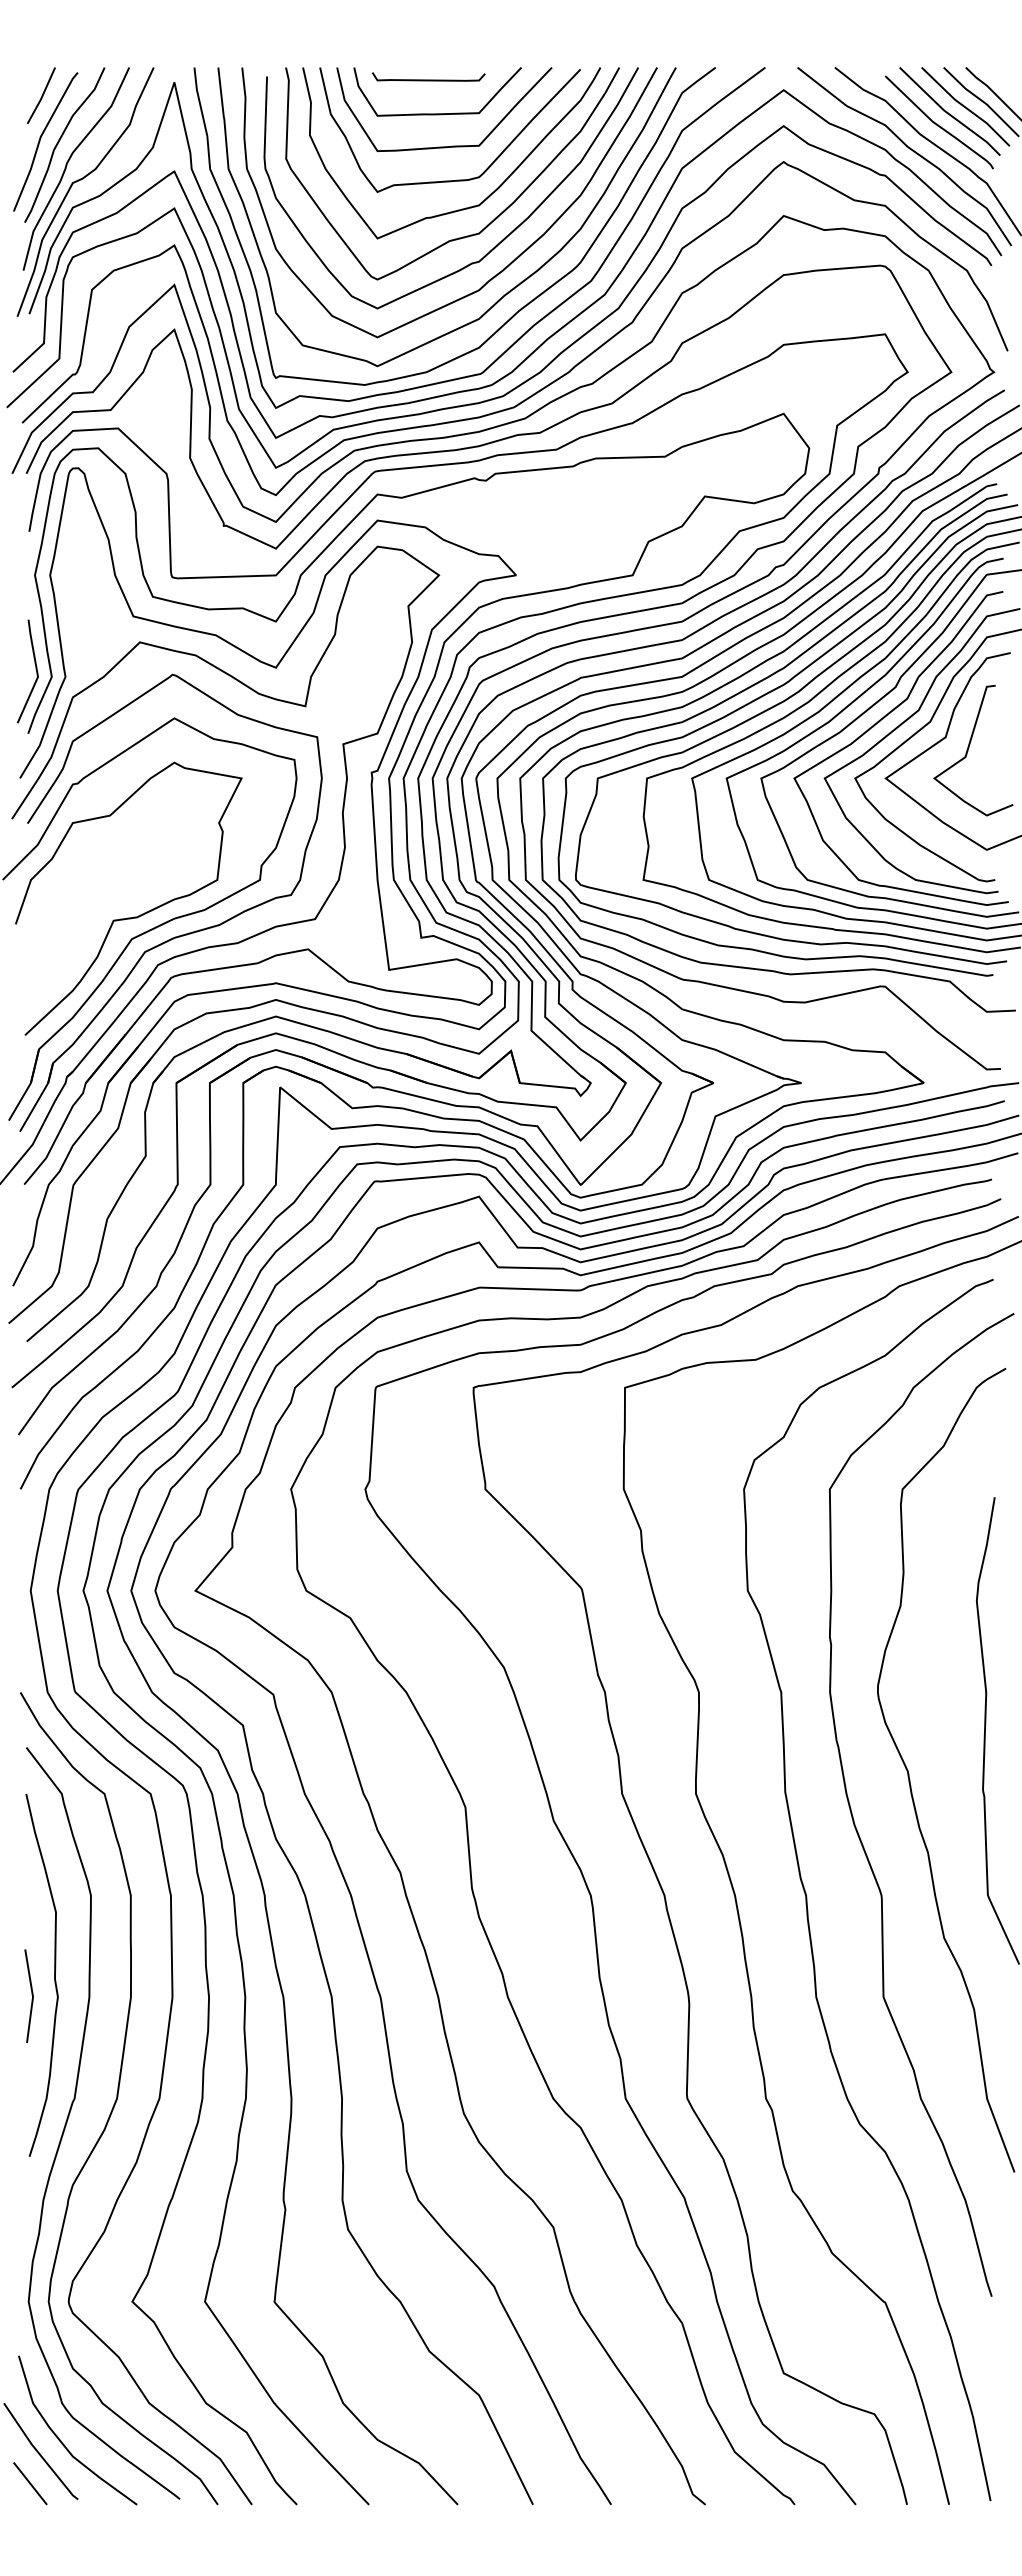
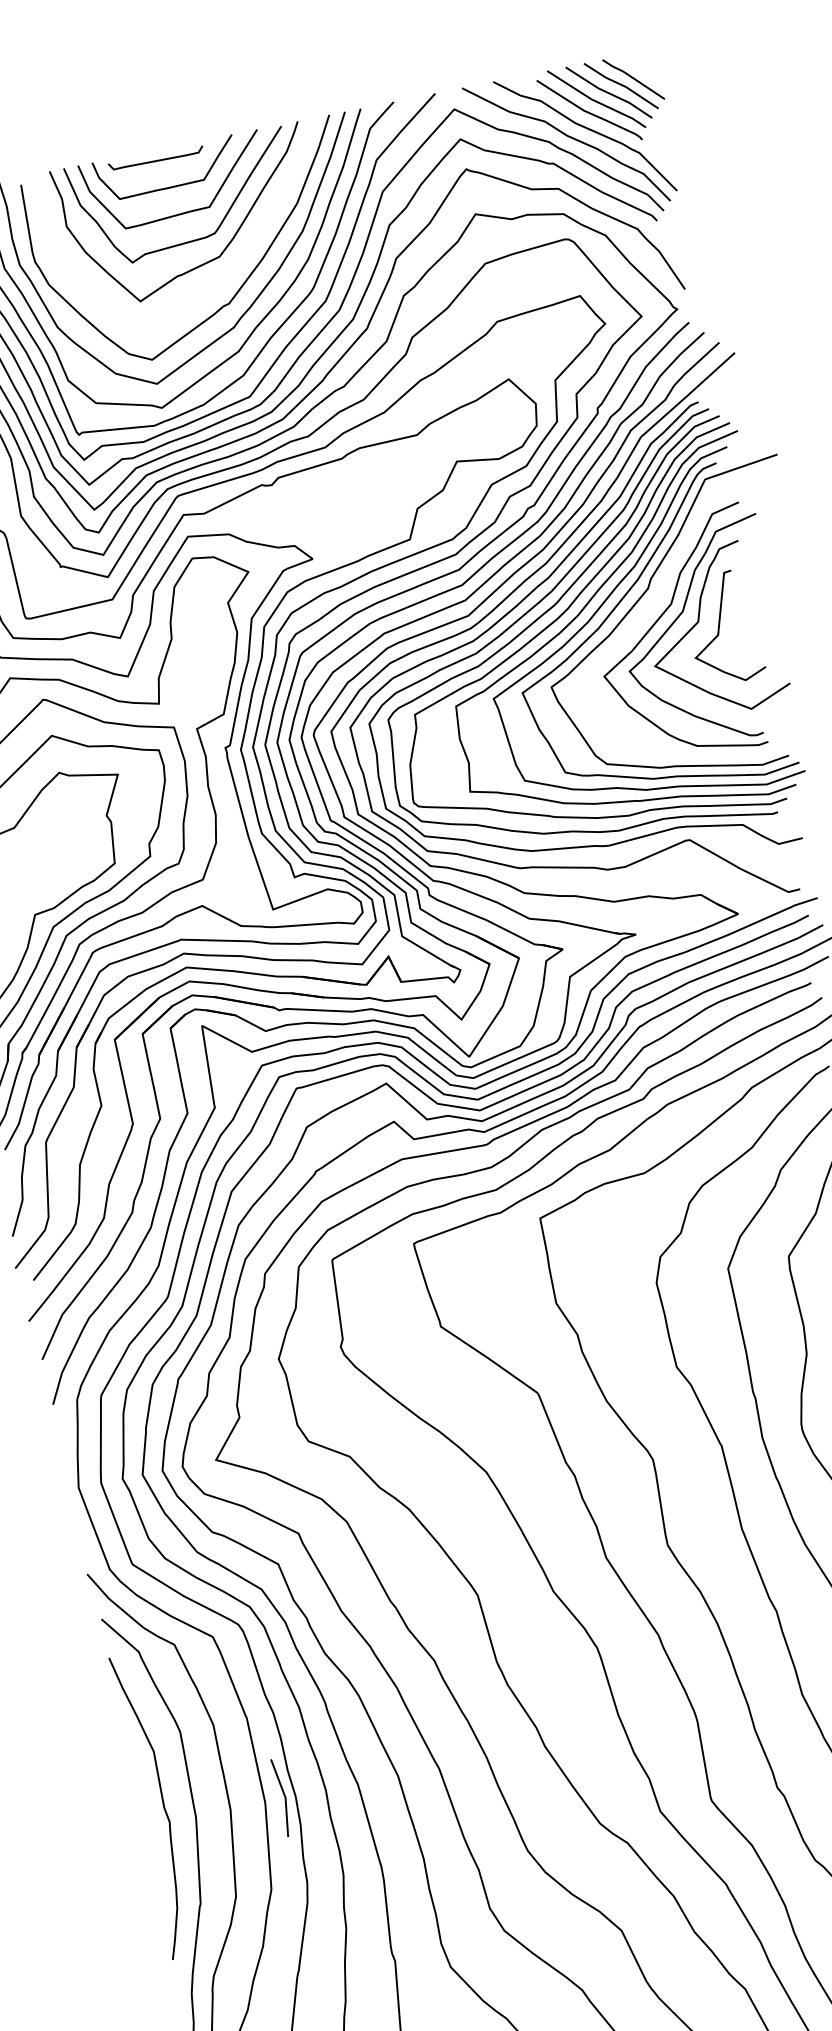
curve: (489, 222) -> (231, 269), removed
curve: (878, 723) -> (639, 621), removed
line: (31, 1995) -> (283, 1796), moved

